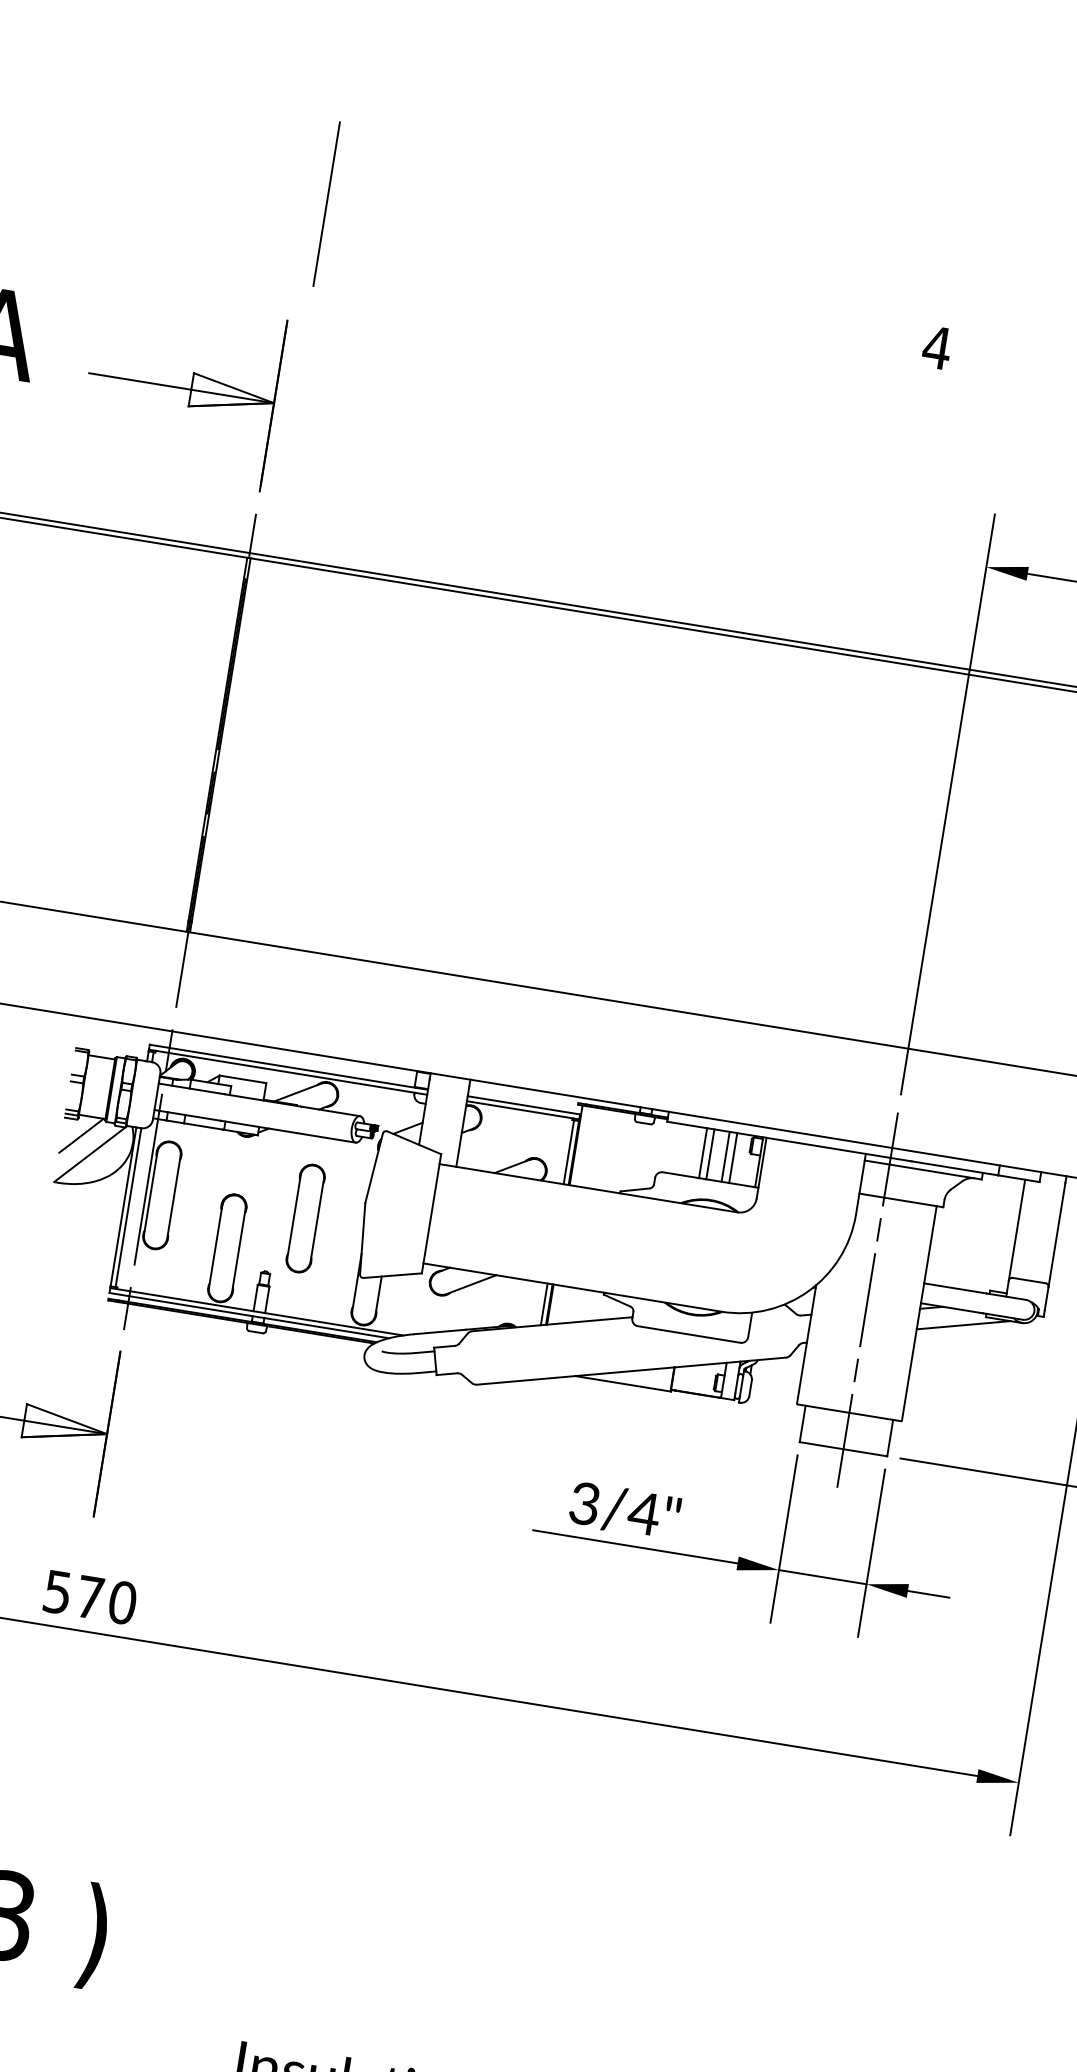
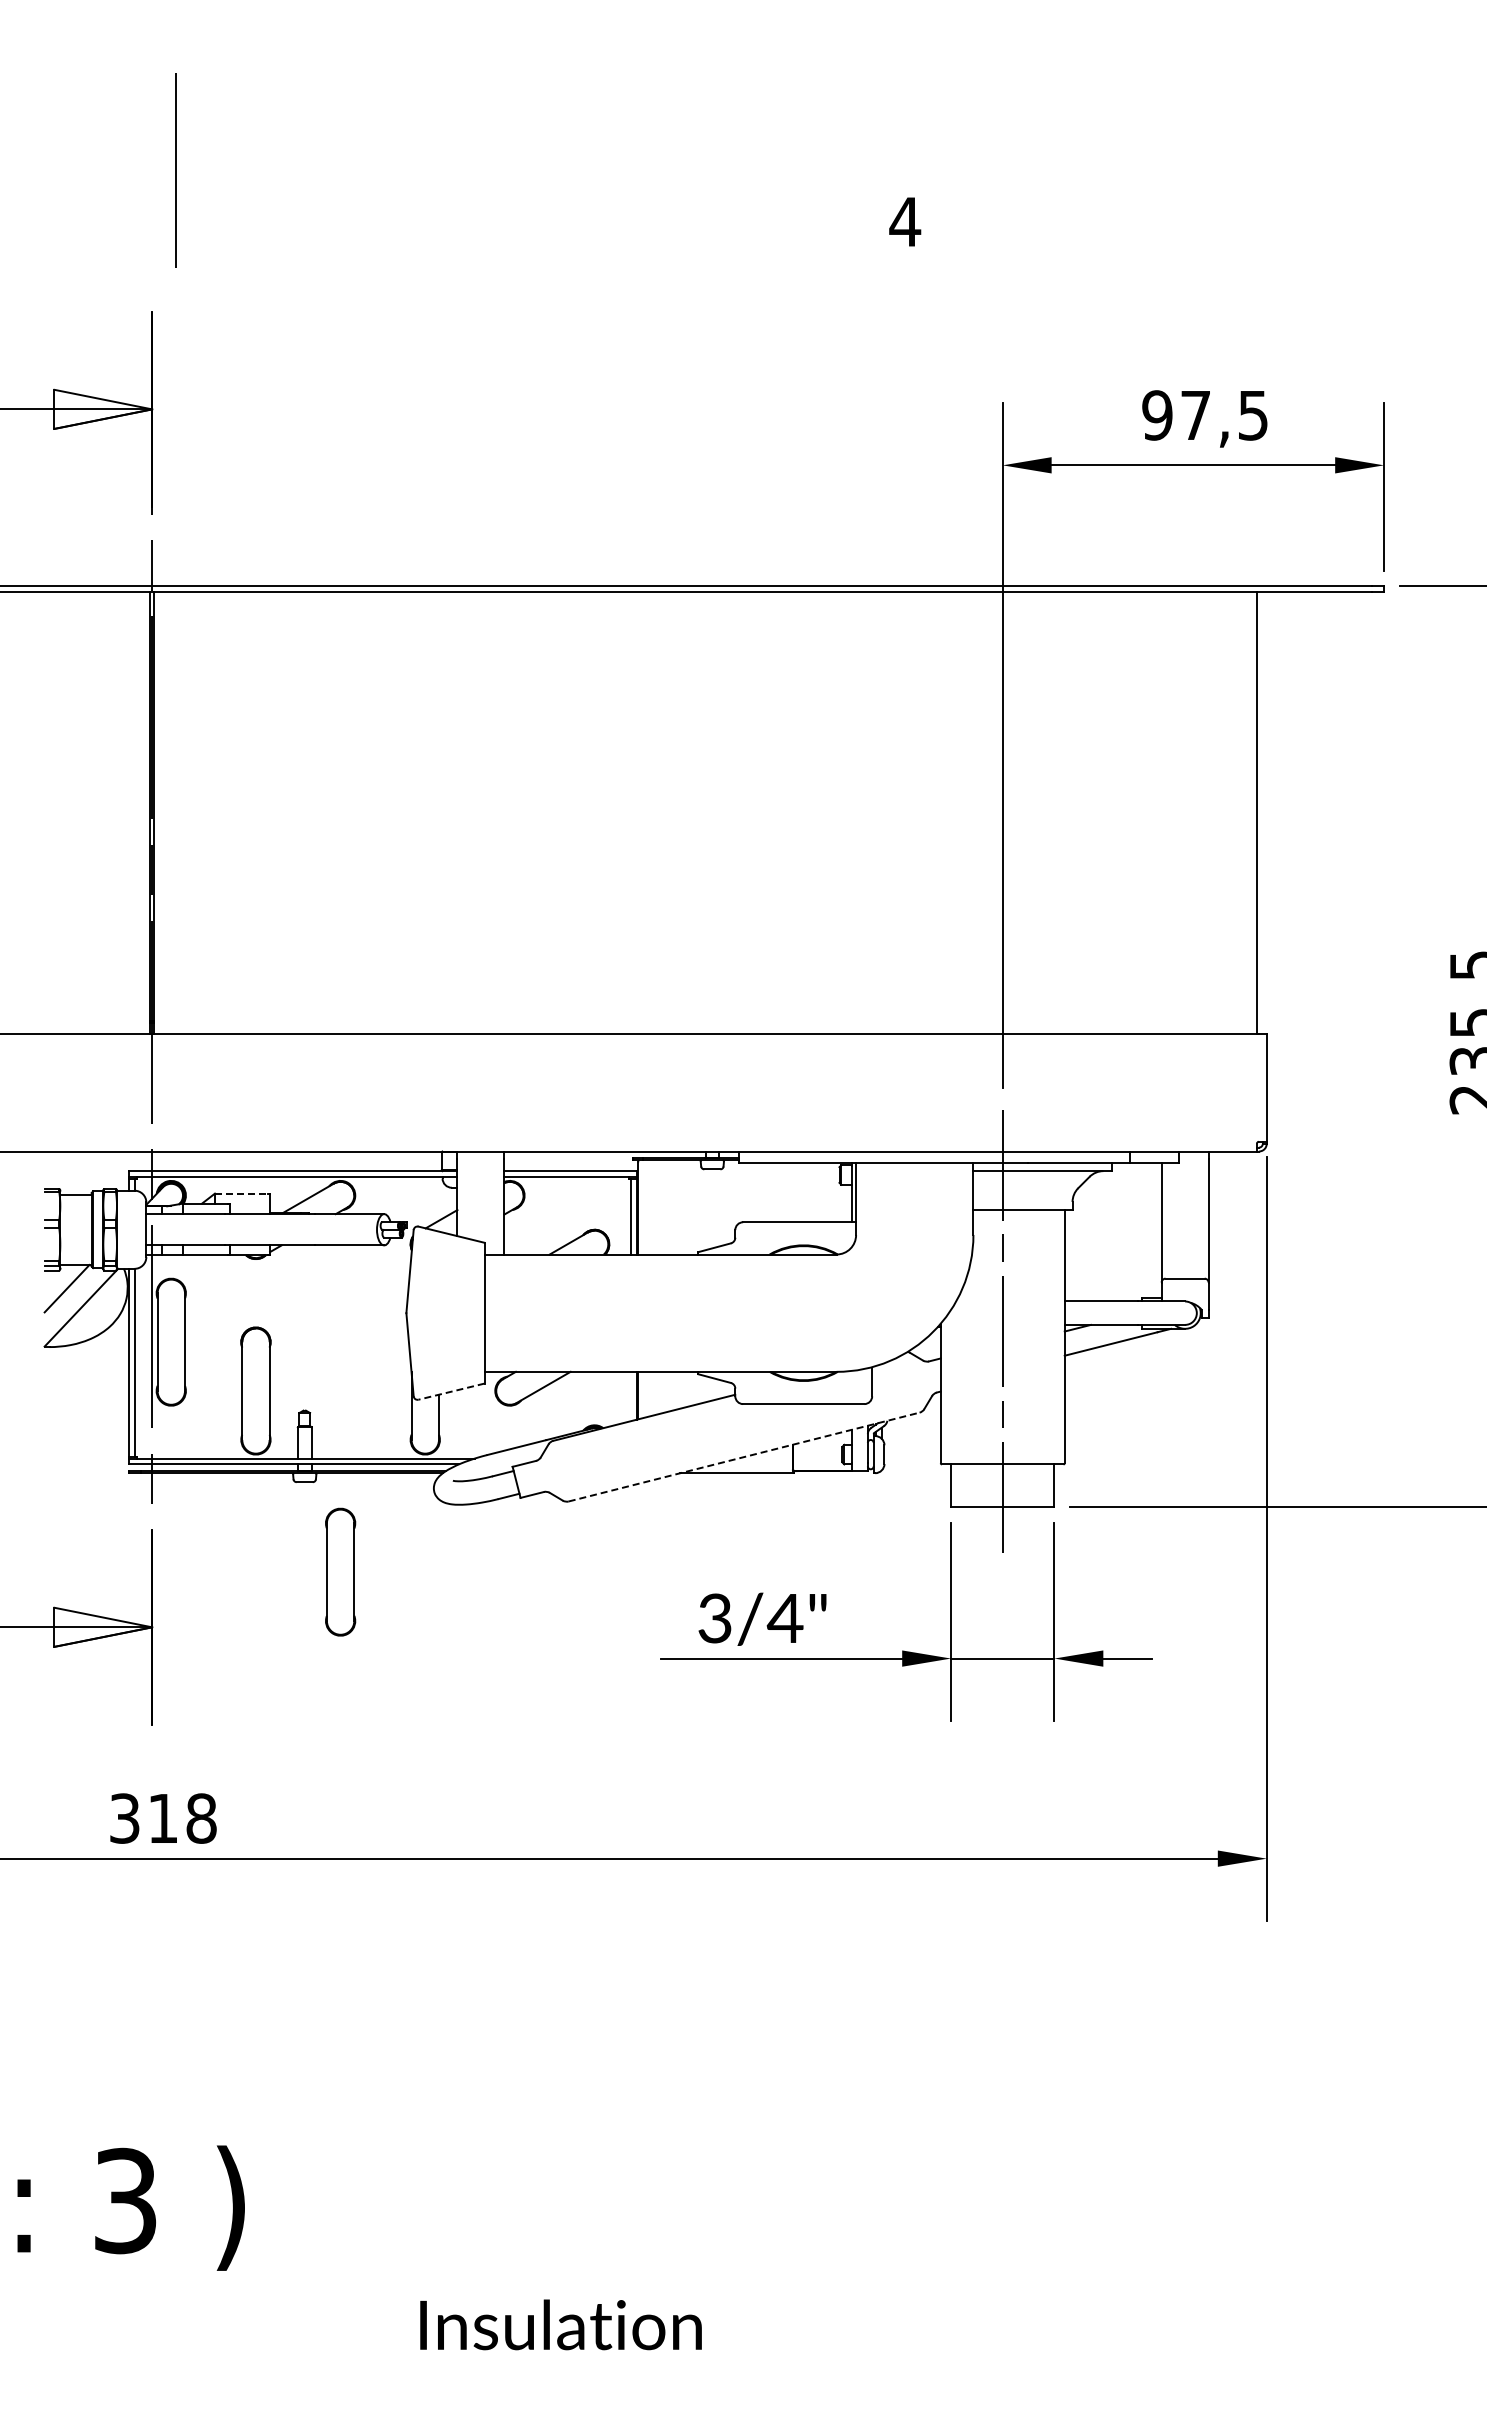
line: (242, 1079) -> (241, 1193), solid -> dashed
line: (702, 1152) -> (785, 1192), removed
line: (710, 1154) -> (794, 1192), removed
line: (725, 1156) -> (812, 1192), removed
line: (733, 1157) -> (821, 1192), removed
part: (305, 1217) -> (340, 1571), moved
line: (392, 1275) -> (451, 1391), solid -> dashed
line: (544, 1304) -> (631, 1396), removed
line: (631, 1371) -> (744, 1457), solid -> dashed
text: (90, 1597) -> (163, 1818), 570 -> 318

